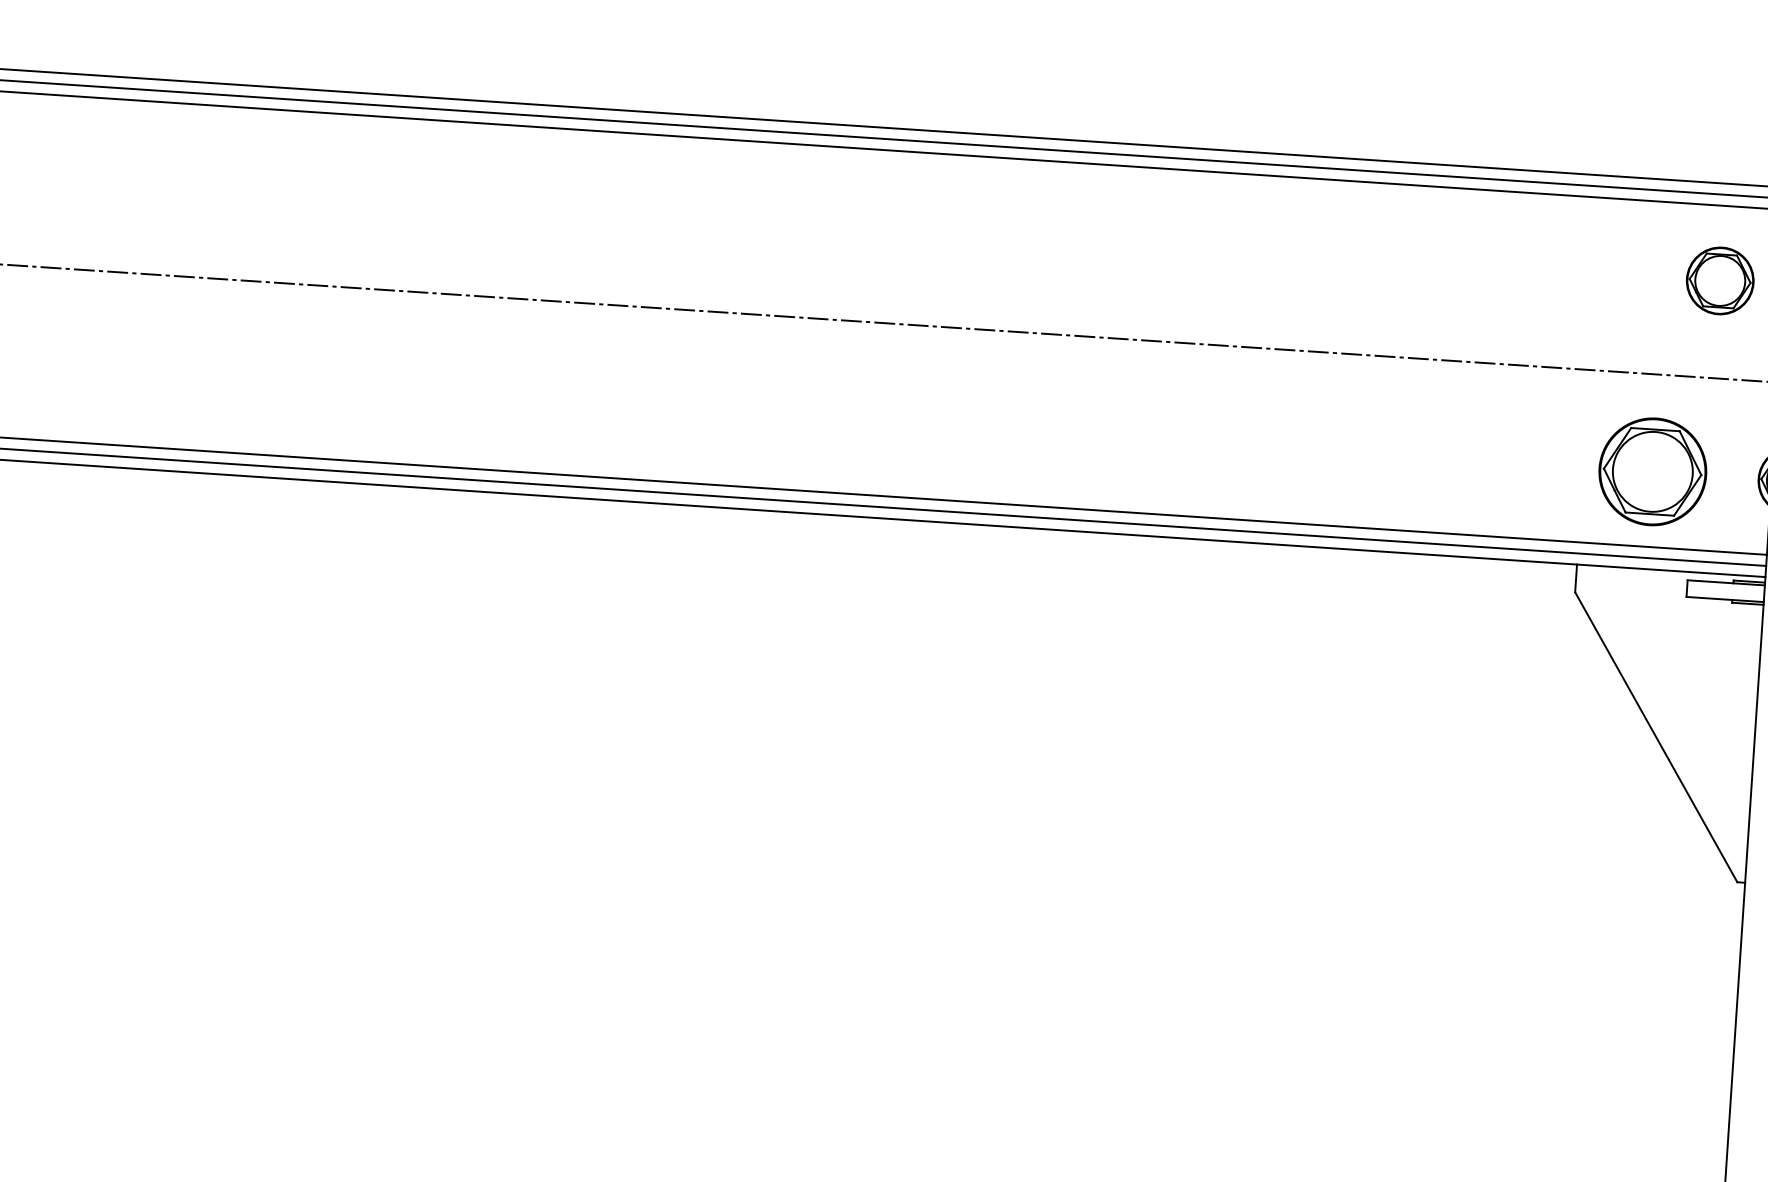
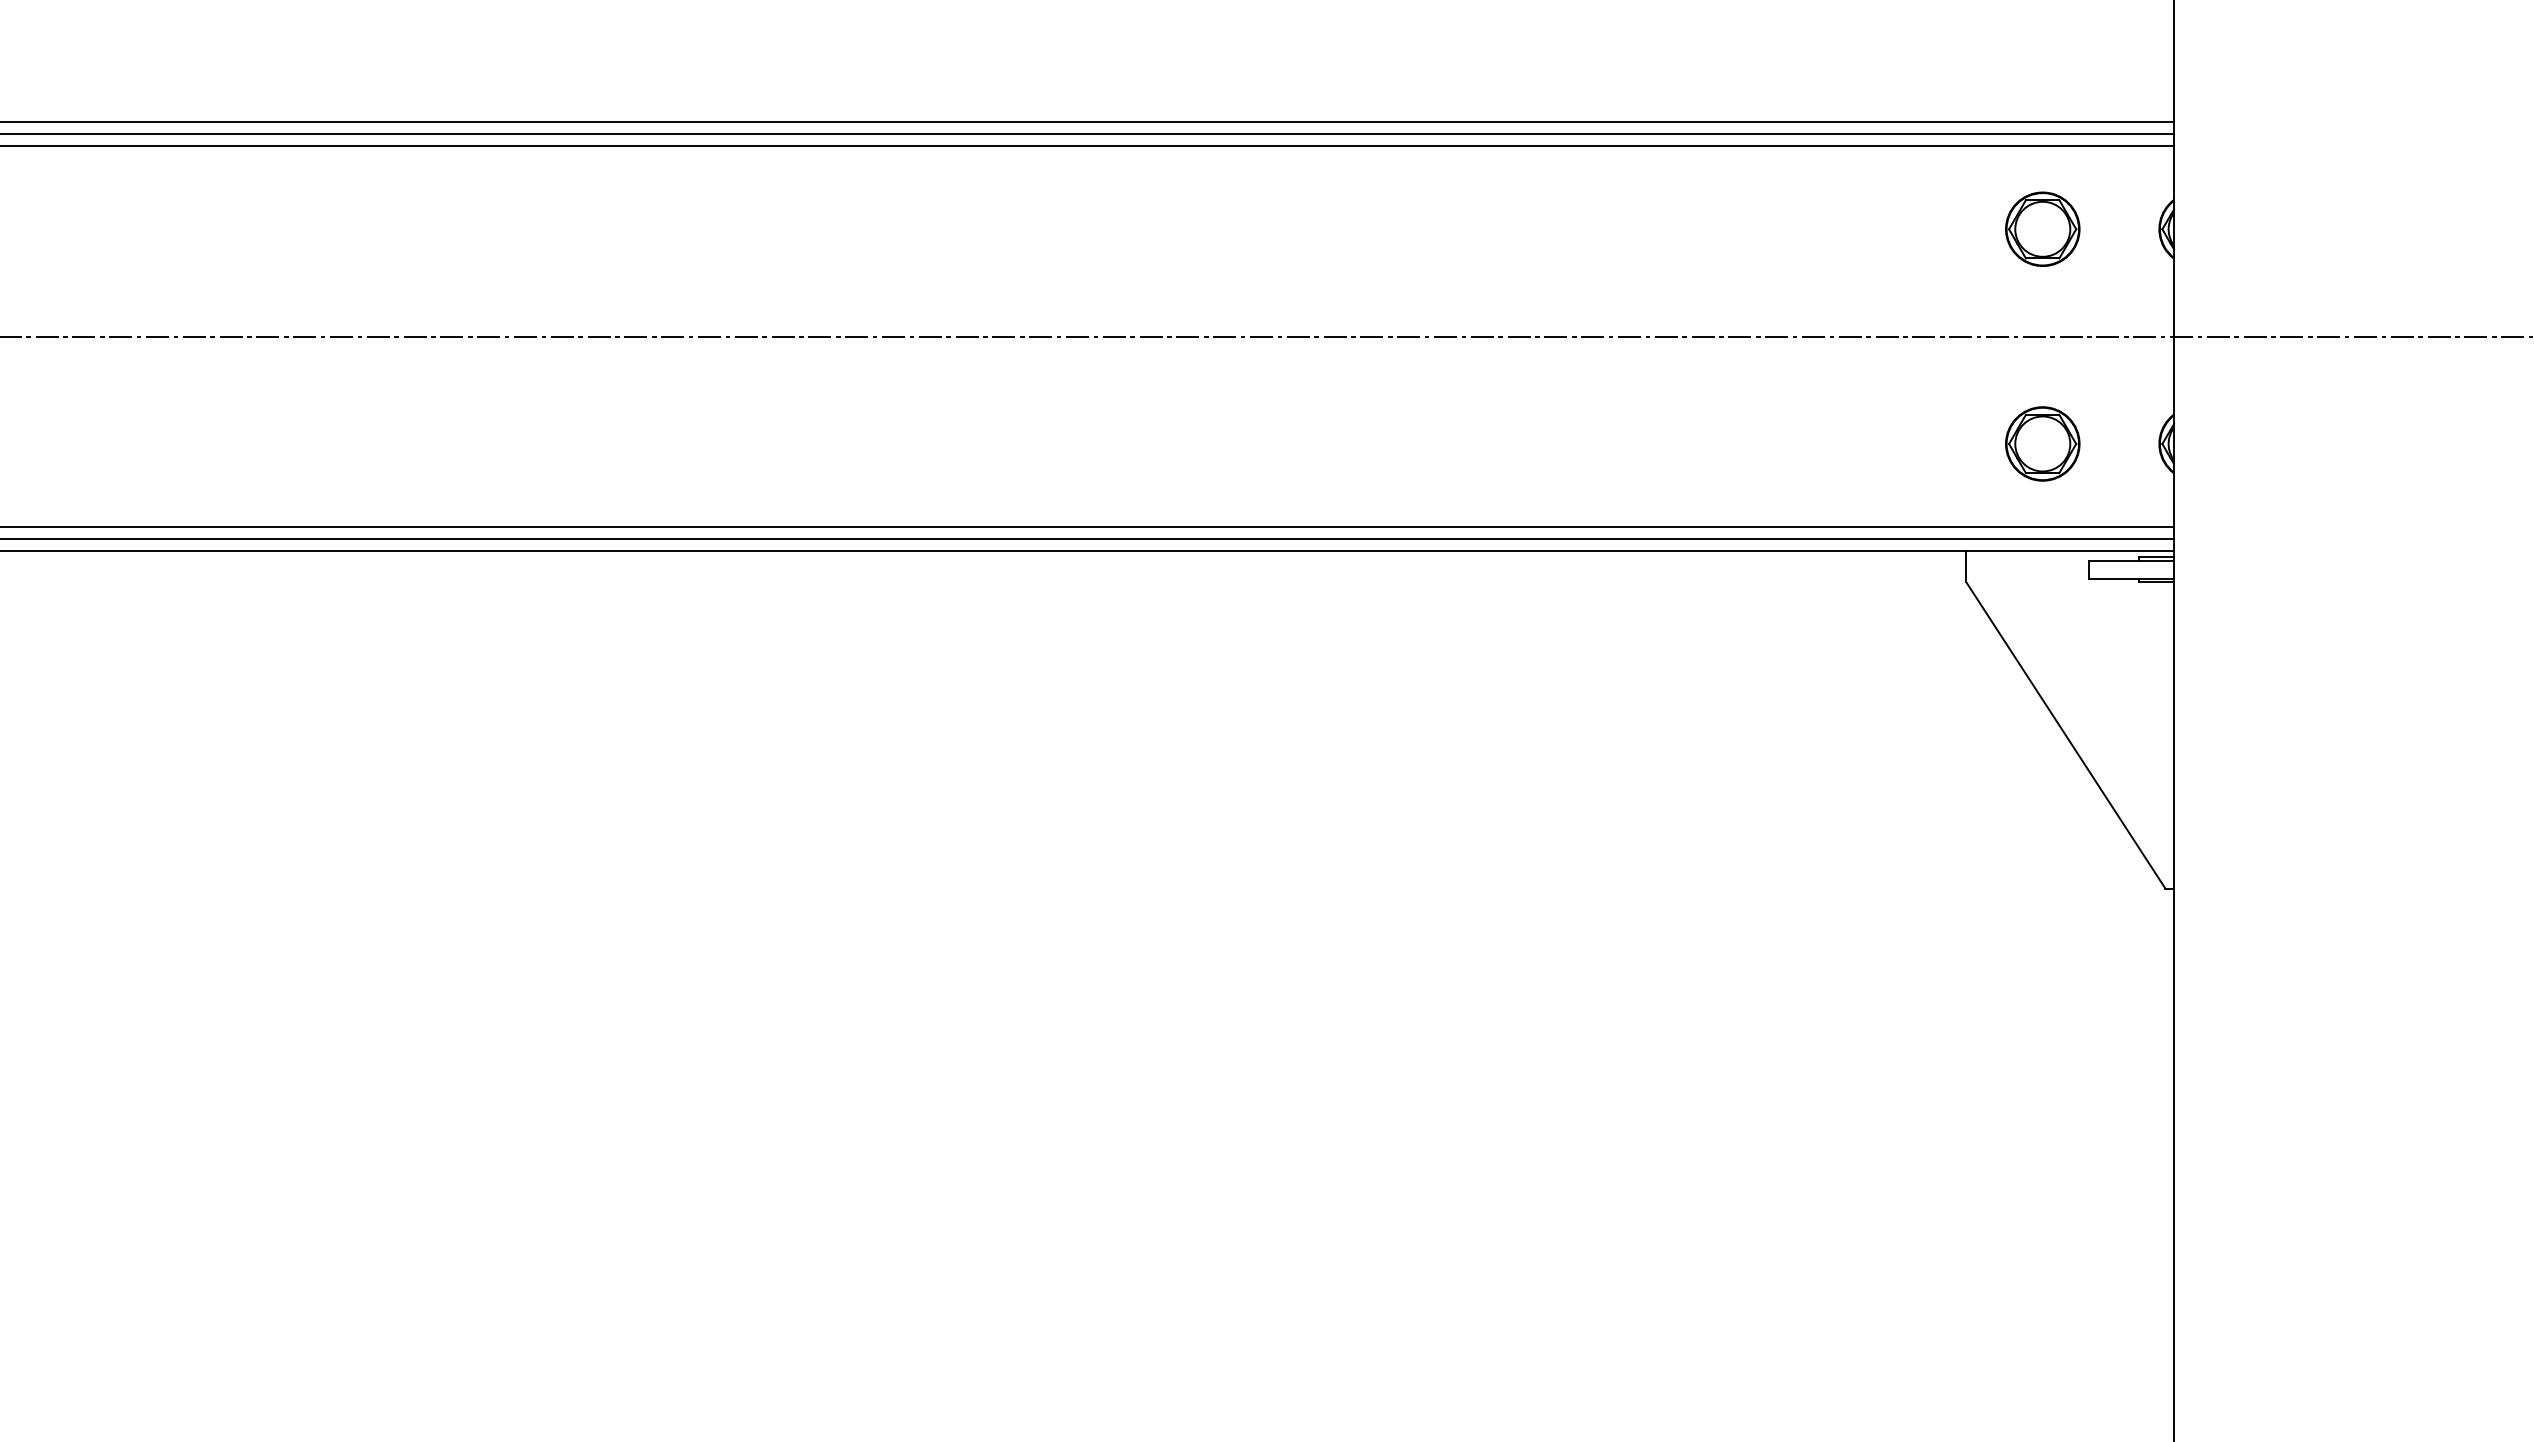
part: (1720, 280) -> (2042, 228), moved
part: (1652, 471) -> (2042, 443), size x0.62

